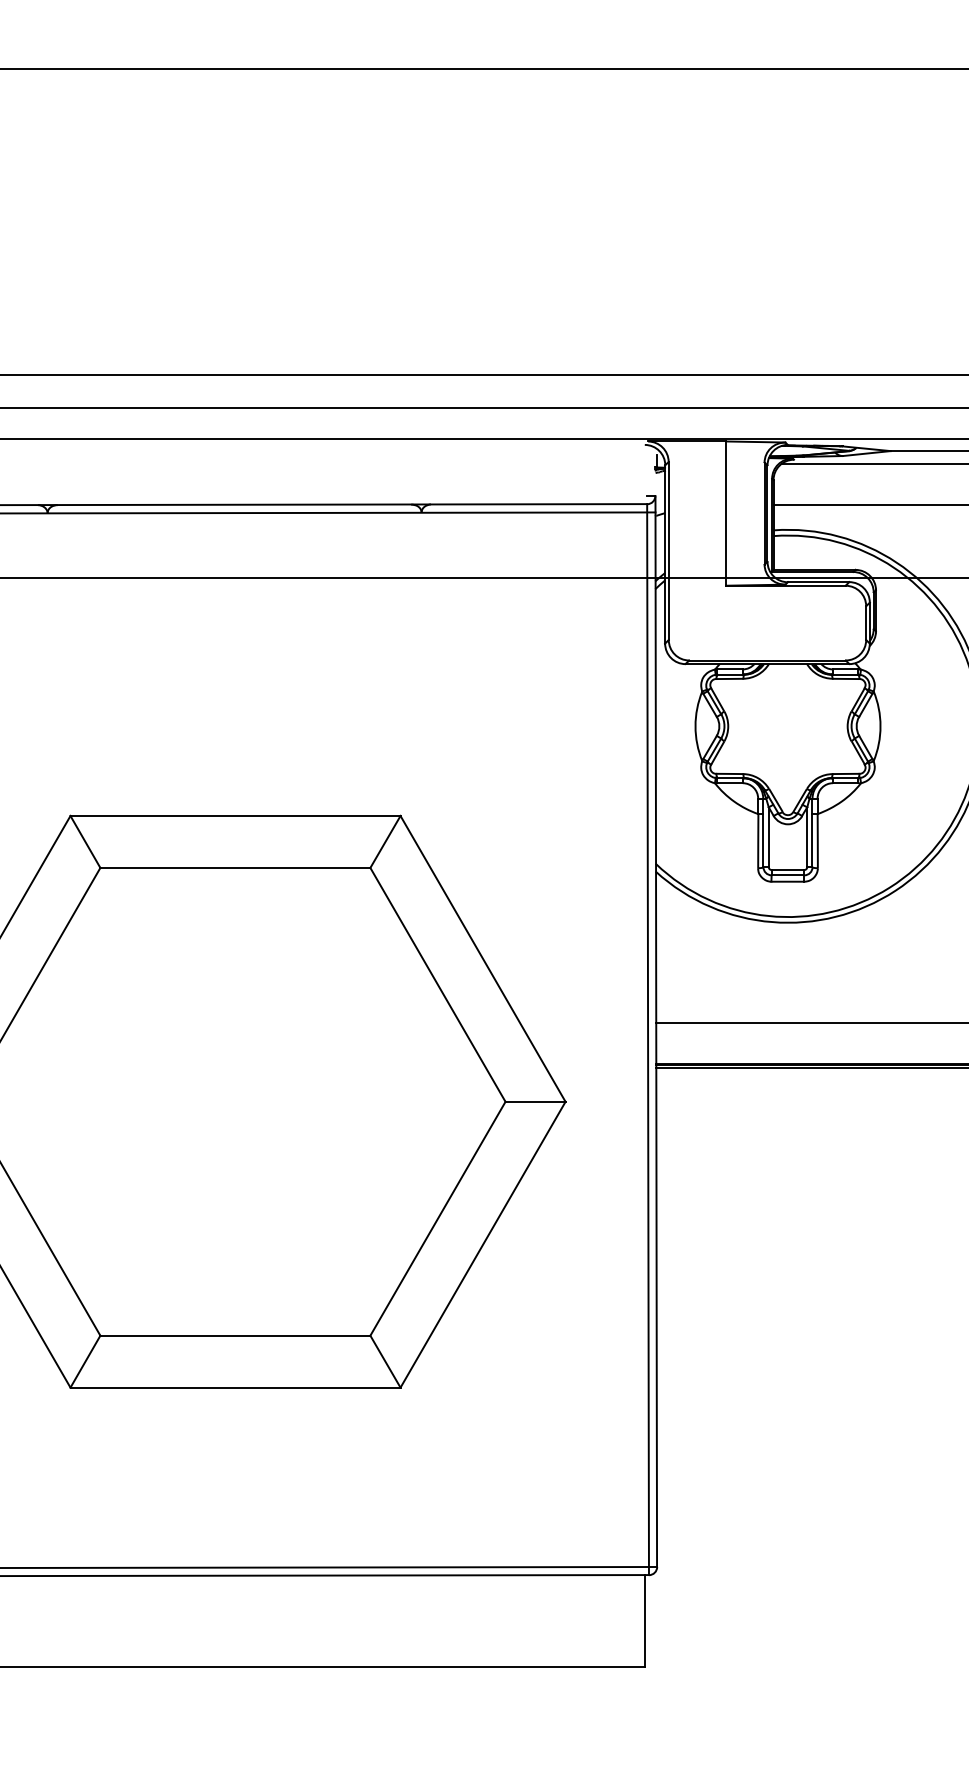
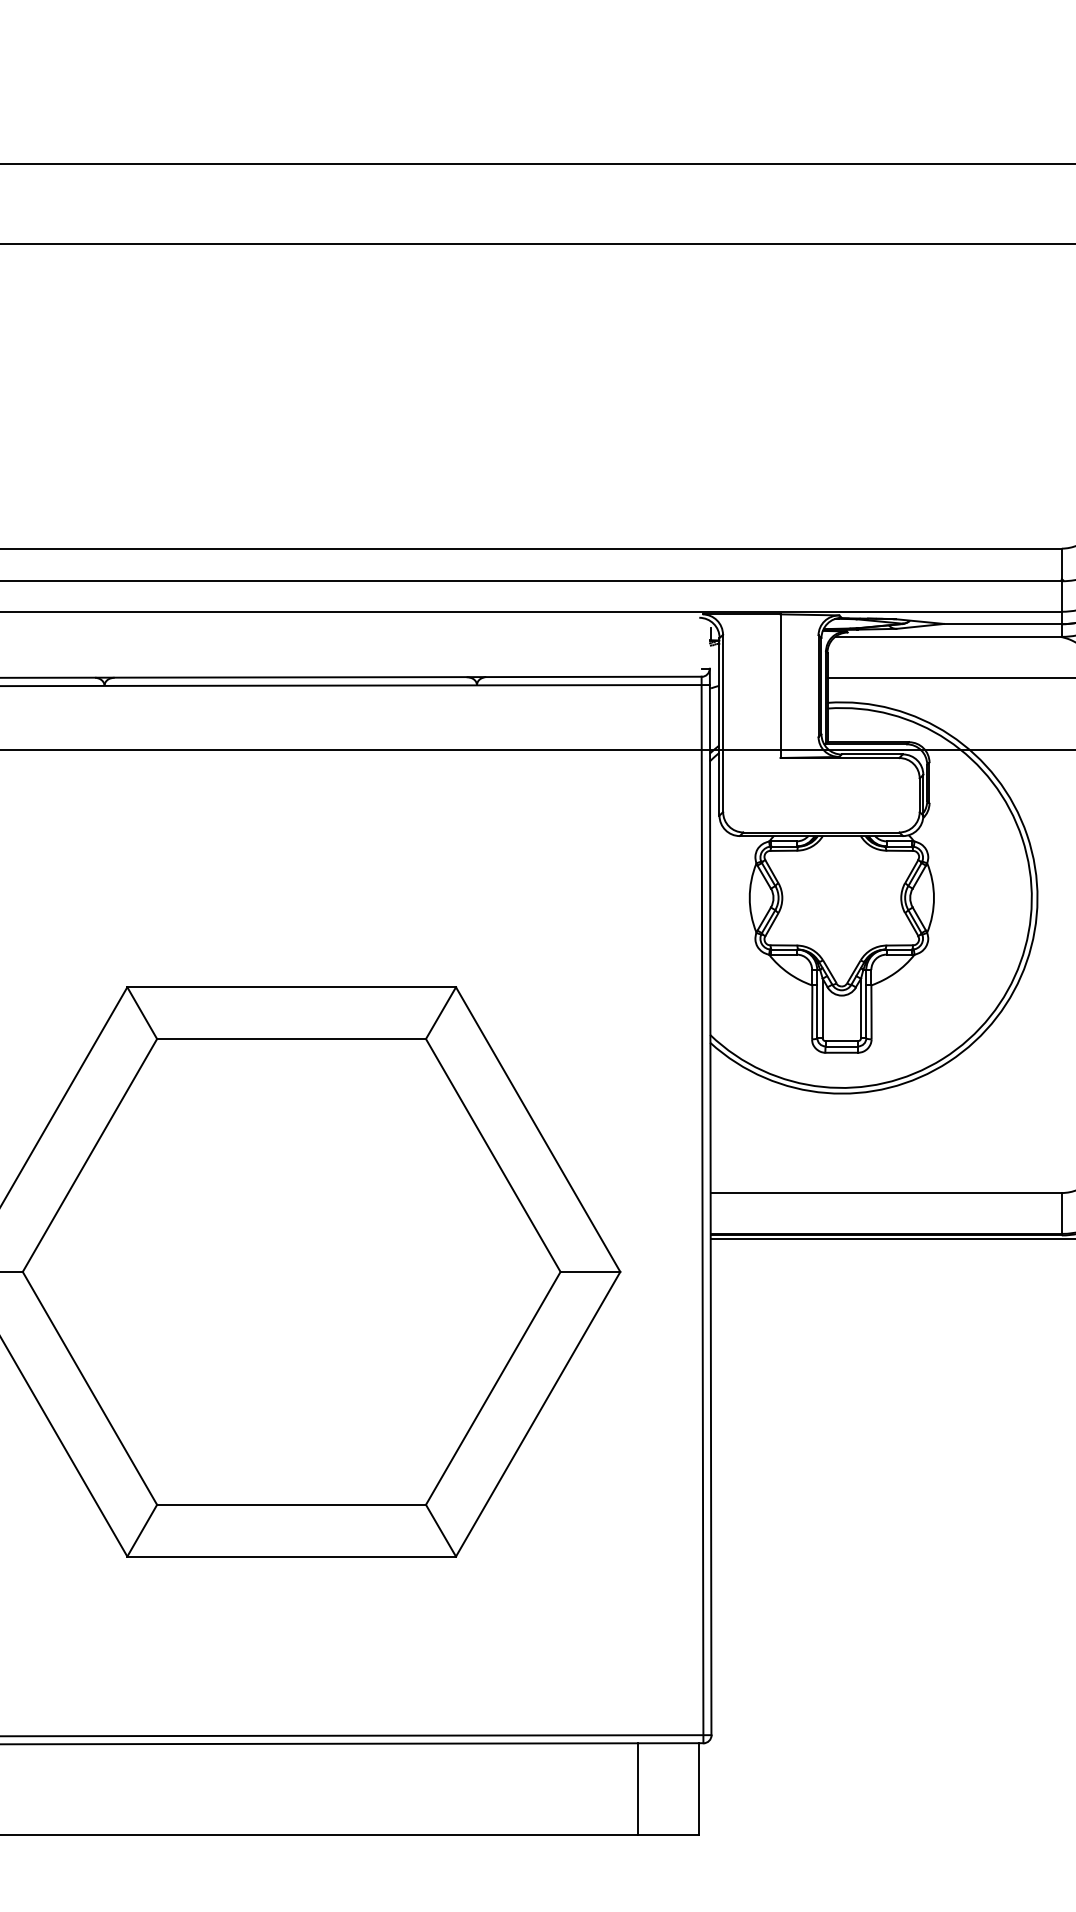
line: (582, 1620) -> (637, 1788), added

